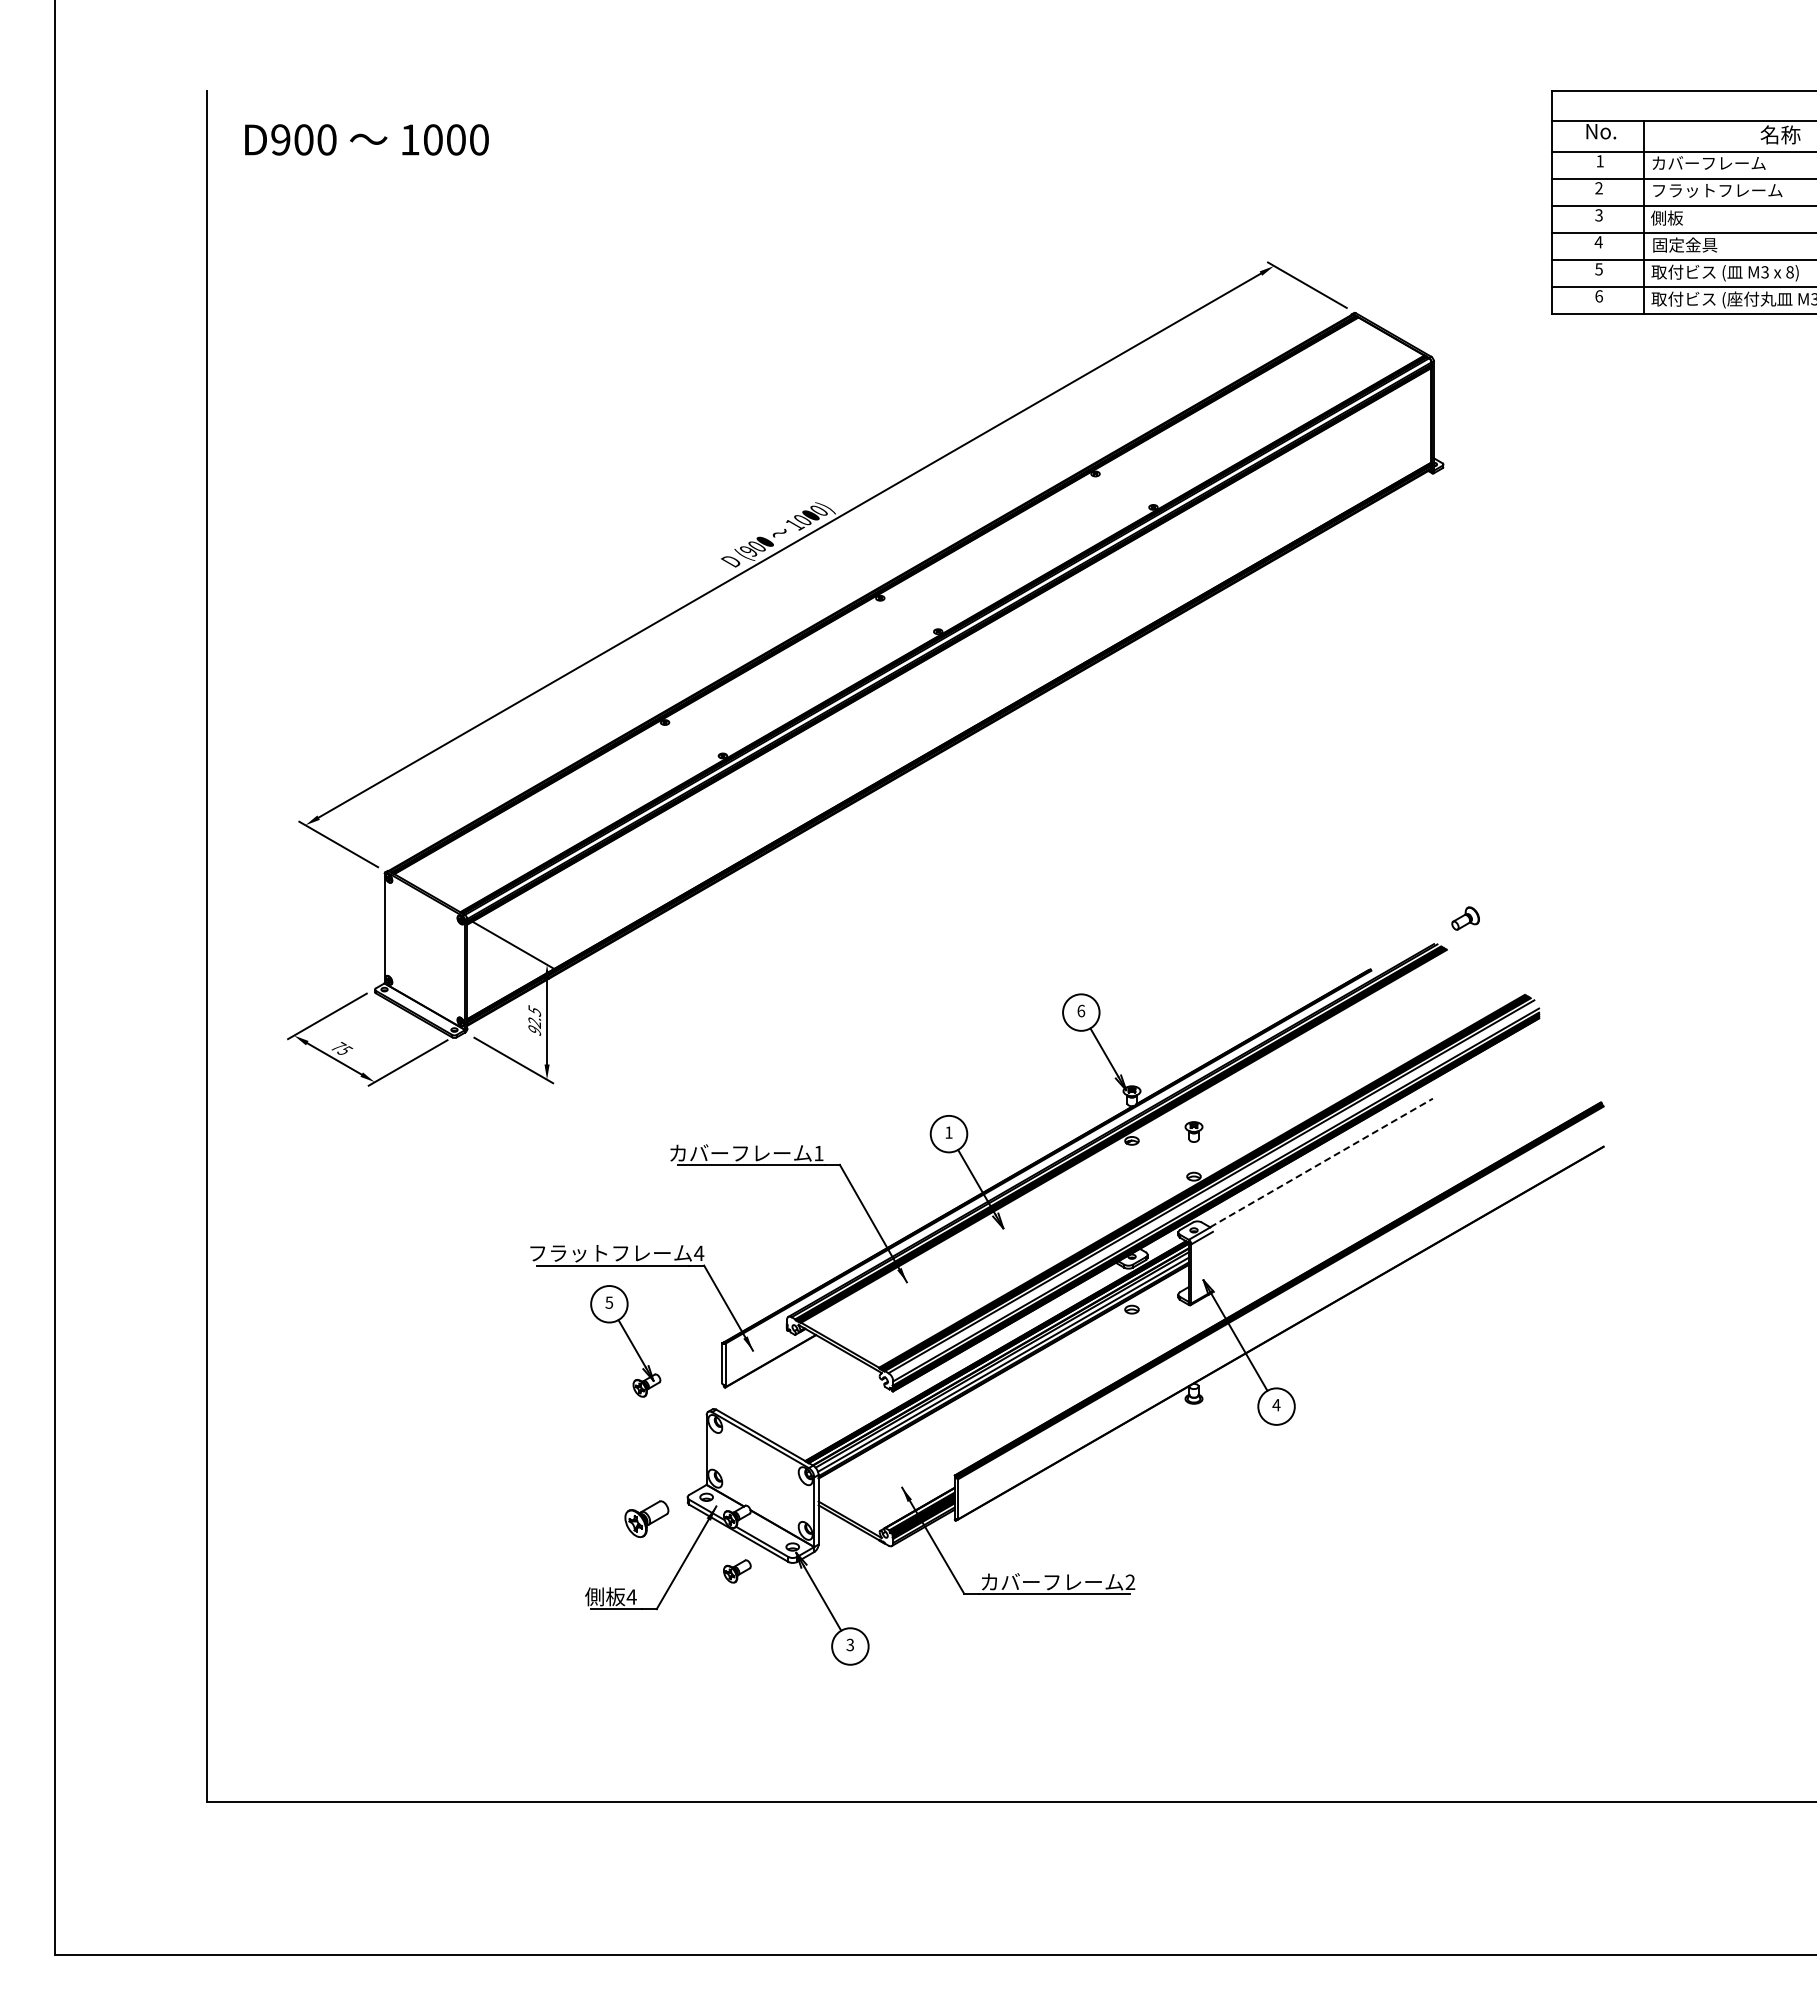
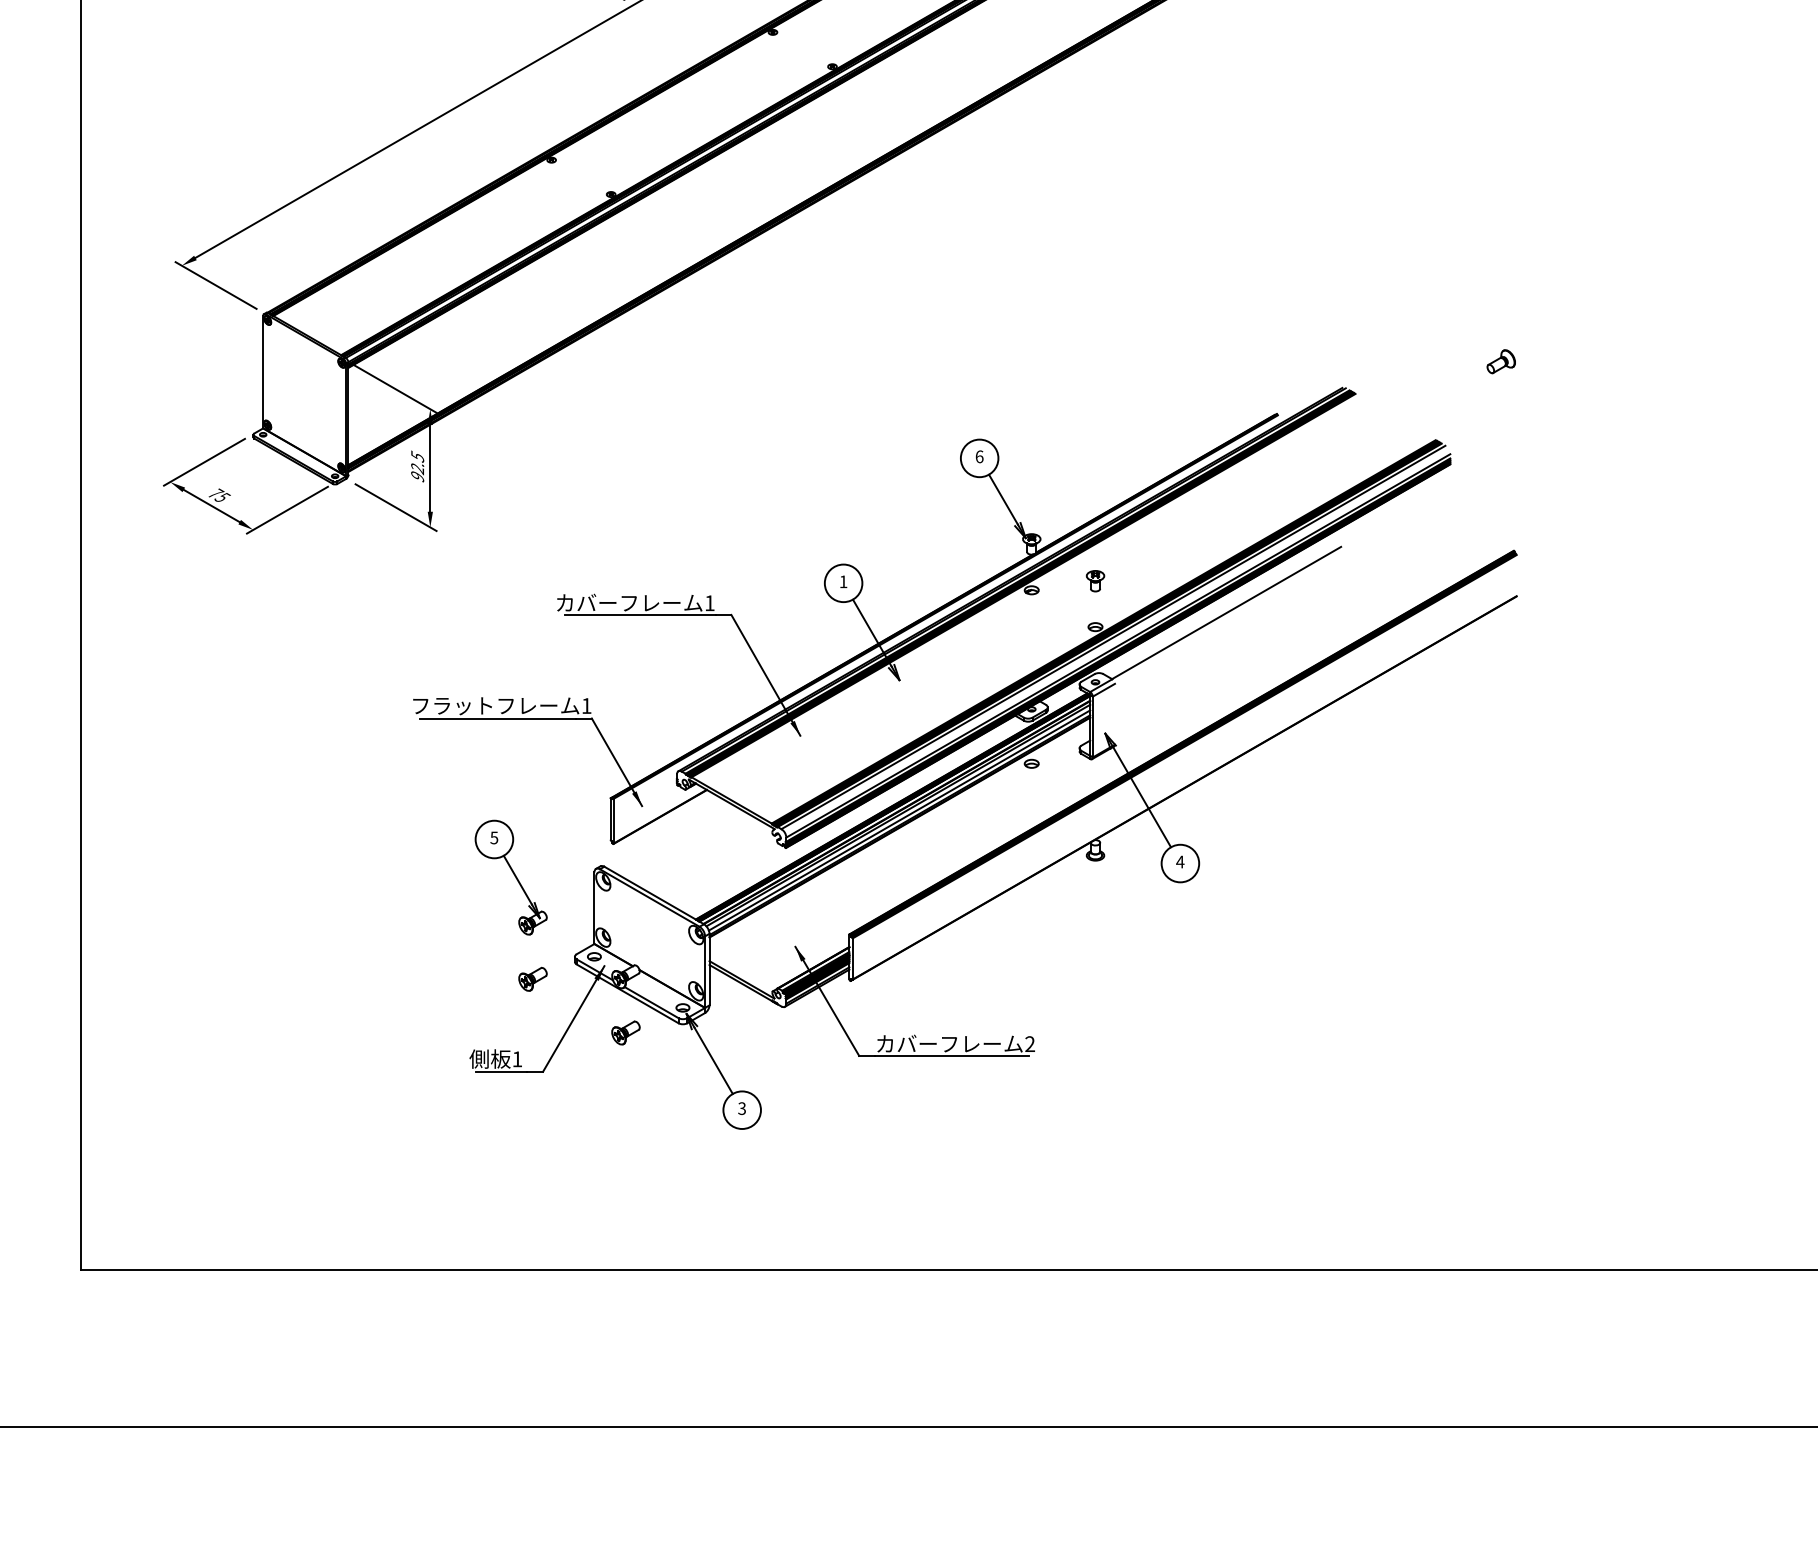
part: (1465, 918) -> (1501, 361), moved
line: (1321, 1162) -> (1226, 612), dashed -> solid
text: (699, 1252) -> (587, 705), 4 -> 1
part: (625, 1341) -> (510, 877), moved
part: (646, 1519) -> (532, 979), size x0.62
text: (631, 1596) -> (517, 1058), 4 -> 1

